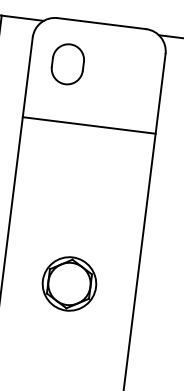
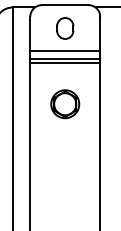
part: (68, 64) -> (65, 28), moved
line: (91, 111) -> (65, 51), added
line: (88, 132) -> (65, 62), added
part: (69, 284) -> (65, 104), moved

